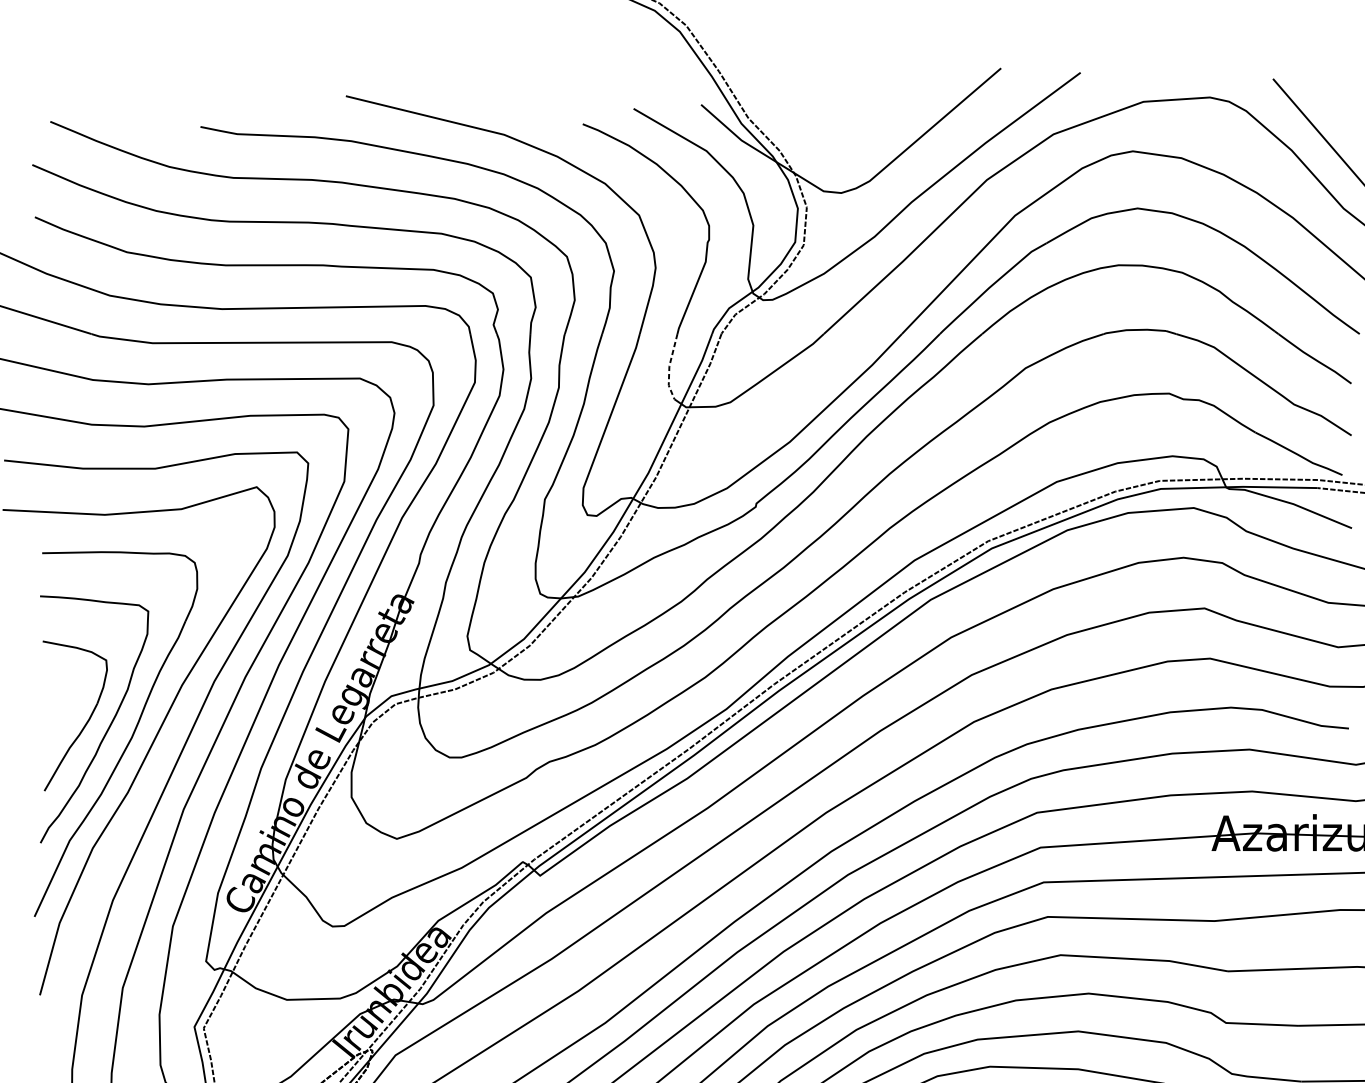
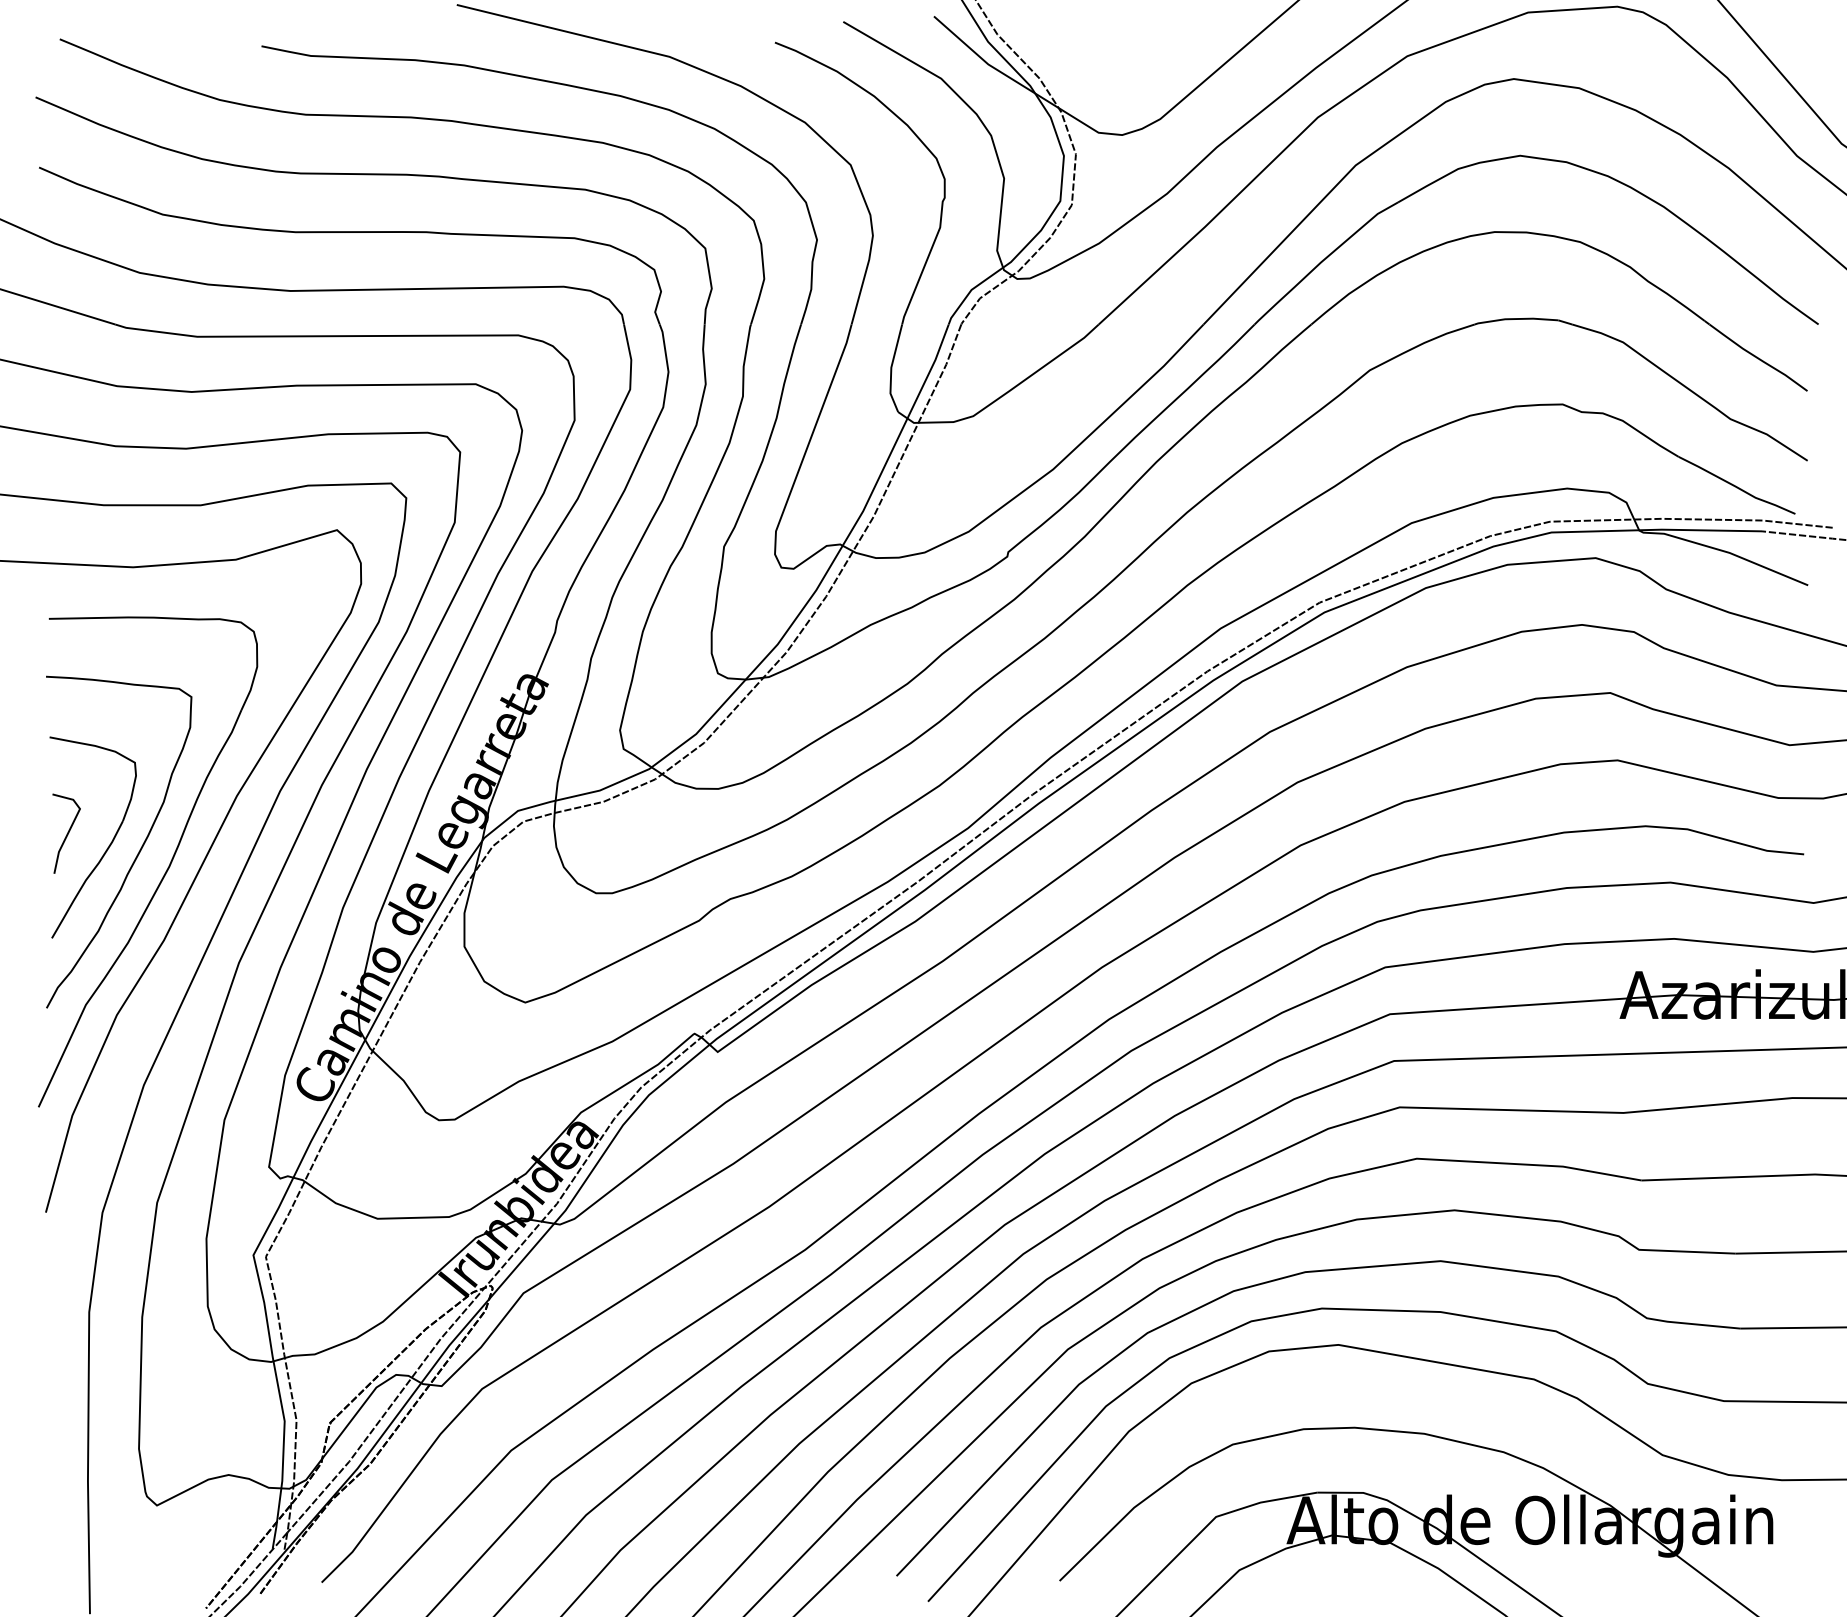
line: (669, 366) -> (891, 368), dashed -> solid
line: (56, 713) -> (67, 833), added

